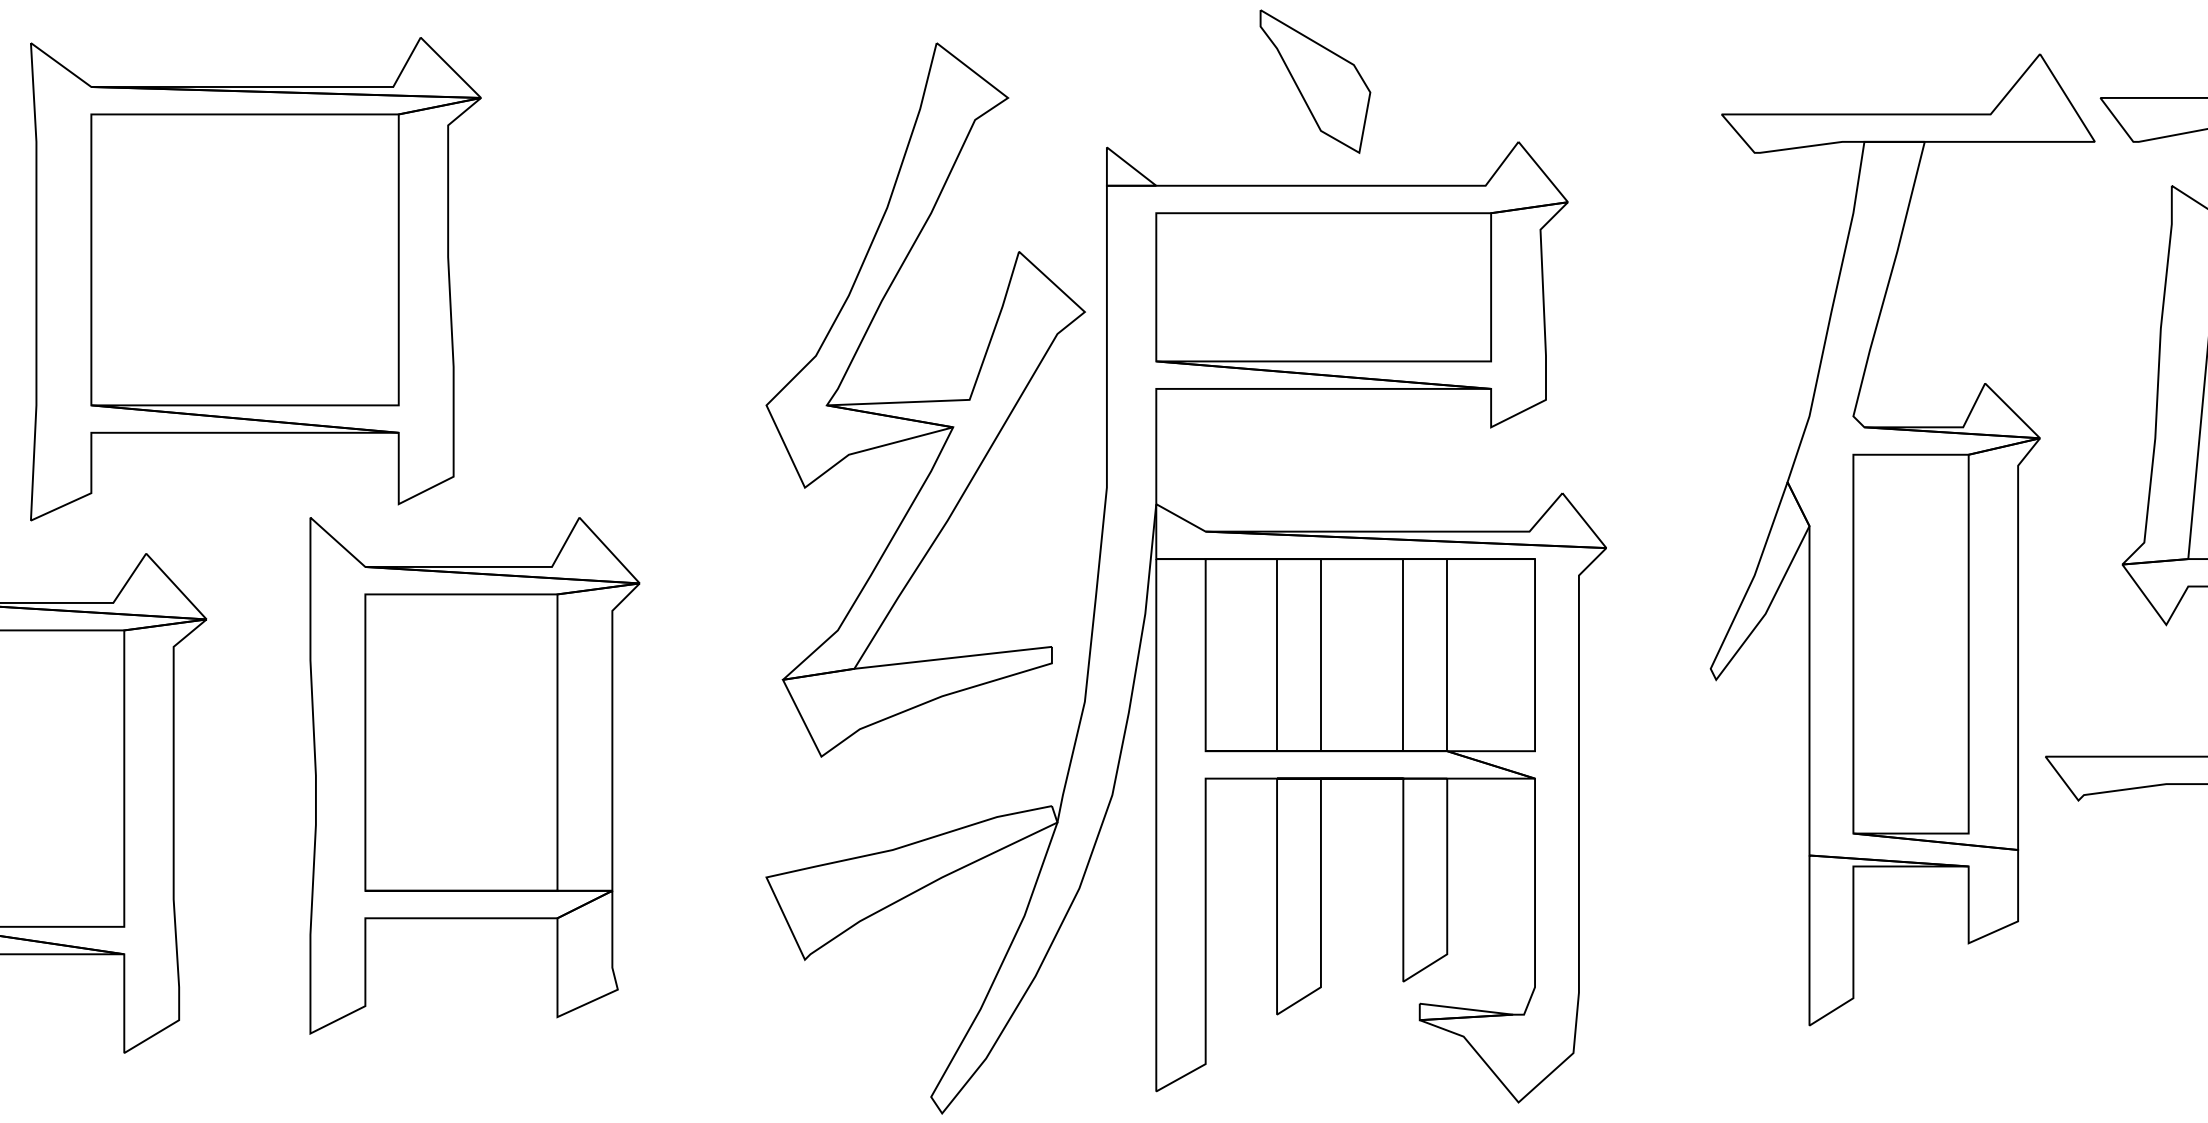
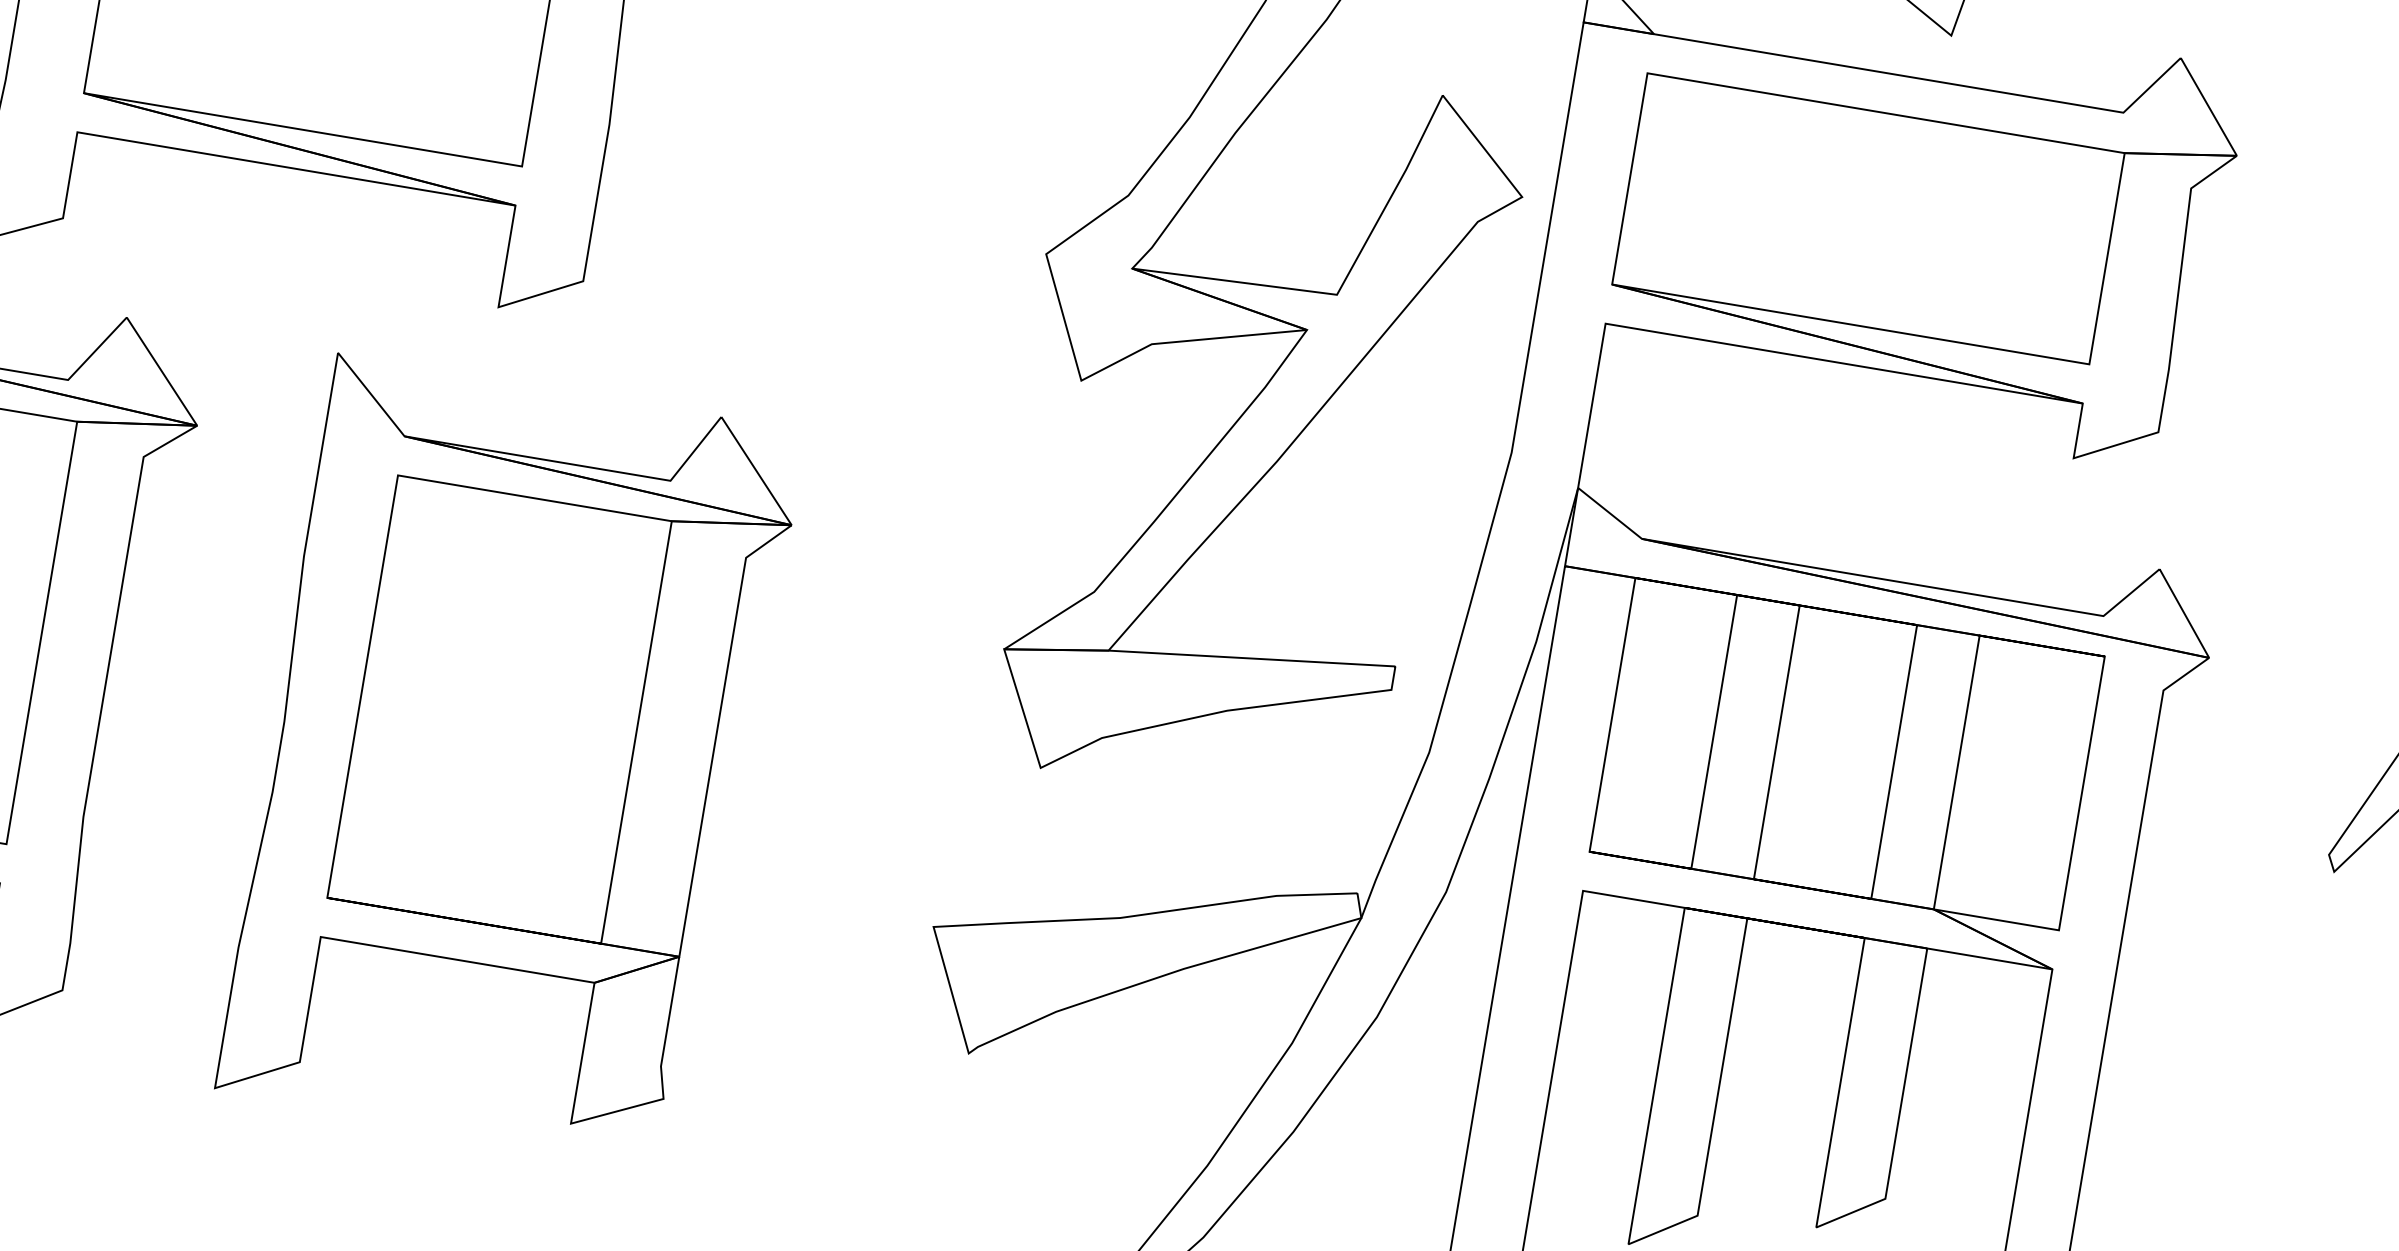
part: (474, 775) -> (510, 759), moved

